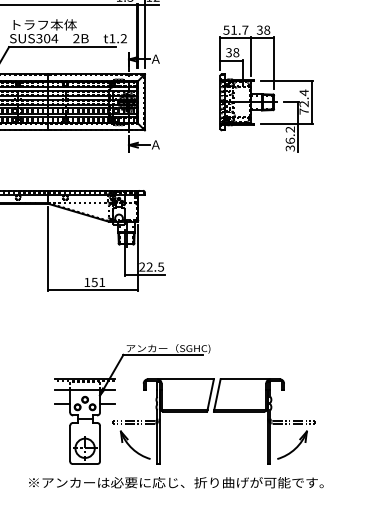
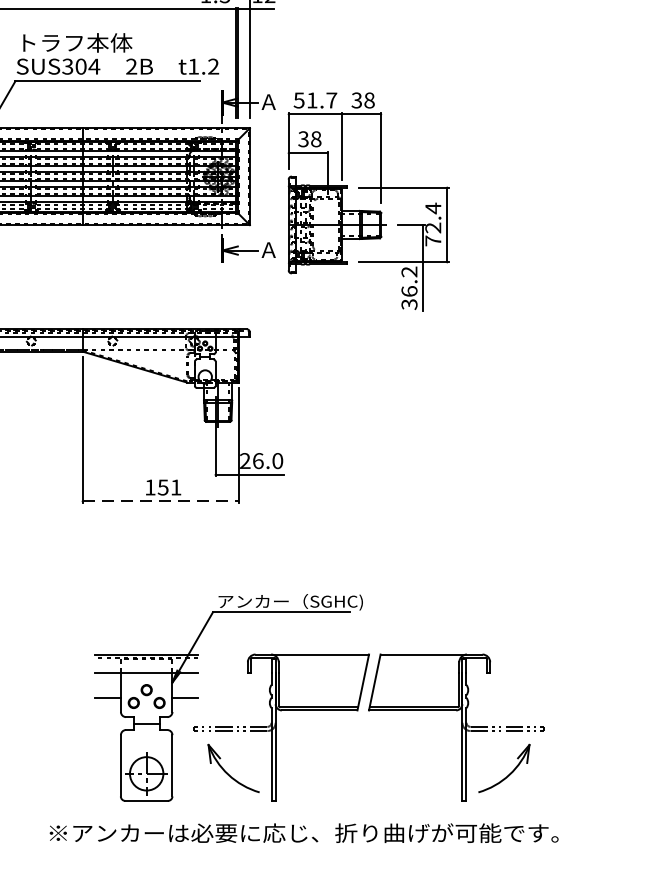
part: (266, 88) -> (368, 201), moved
text: (155, 266) -> (268, 459), 22.5 -> 26.0
line: (93, 290) -> (161, 501), solid -> dashed

